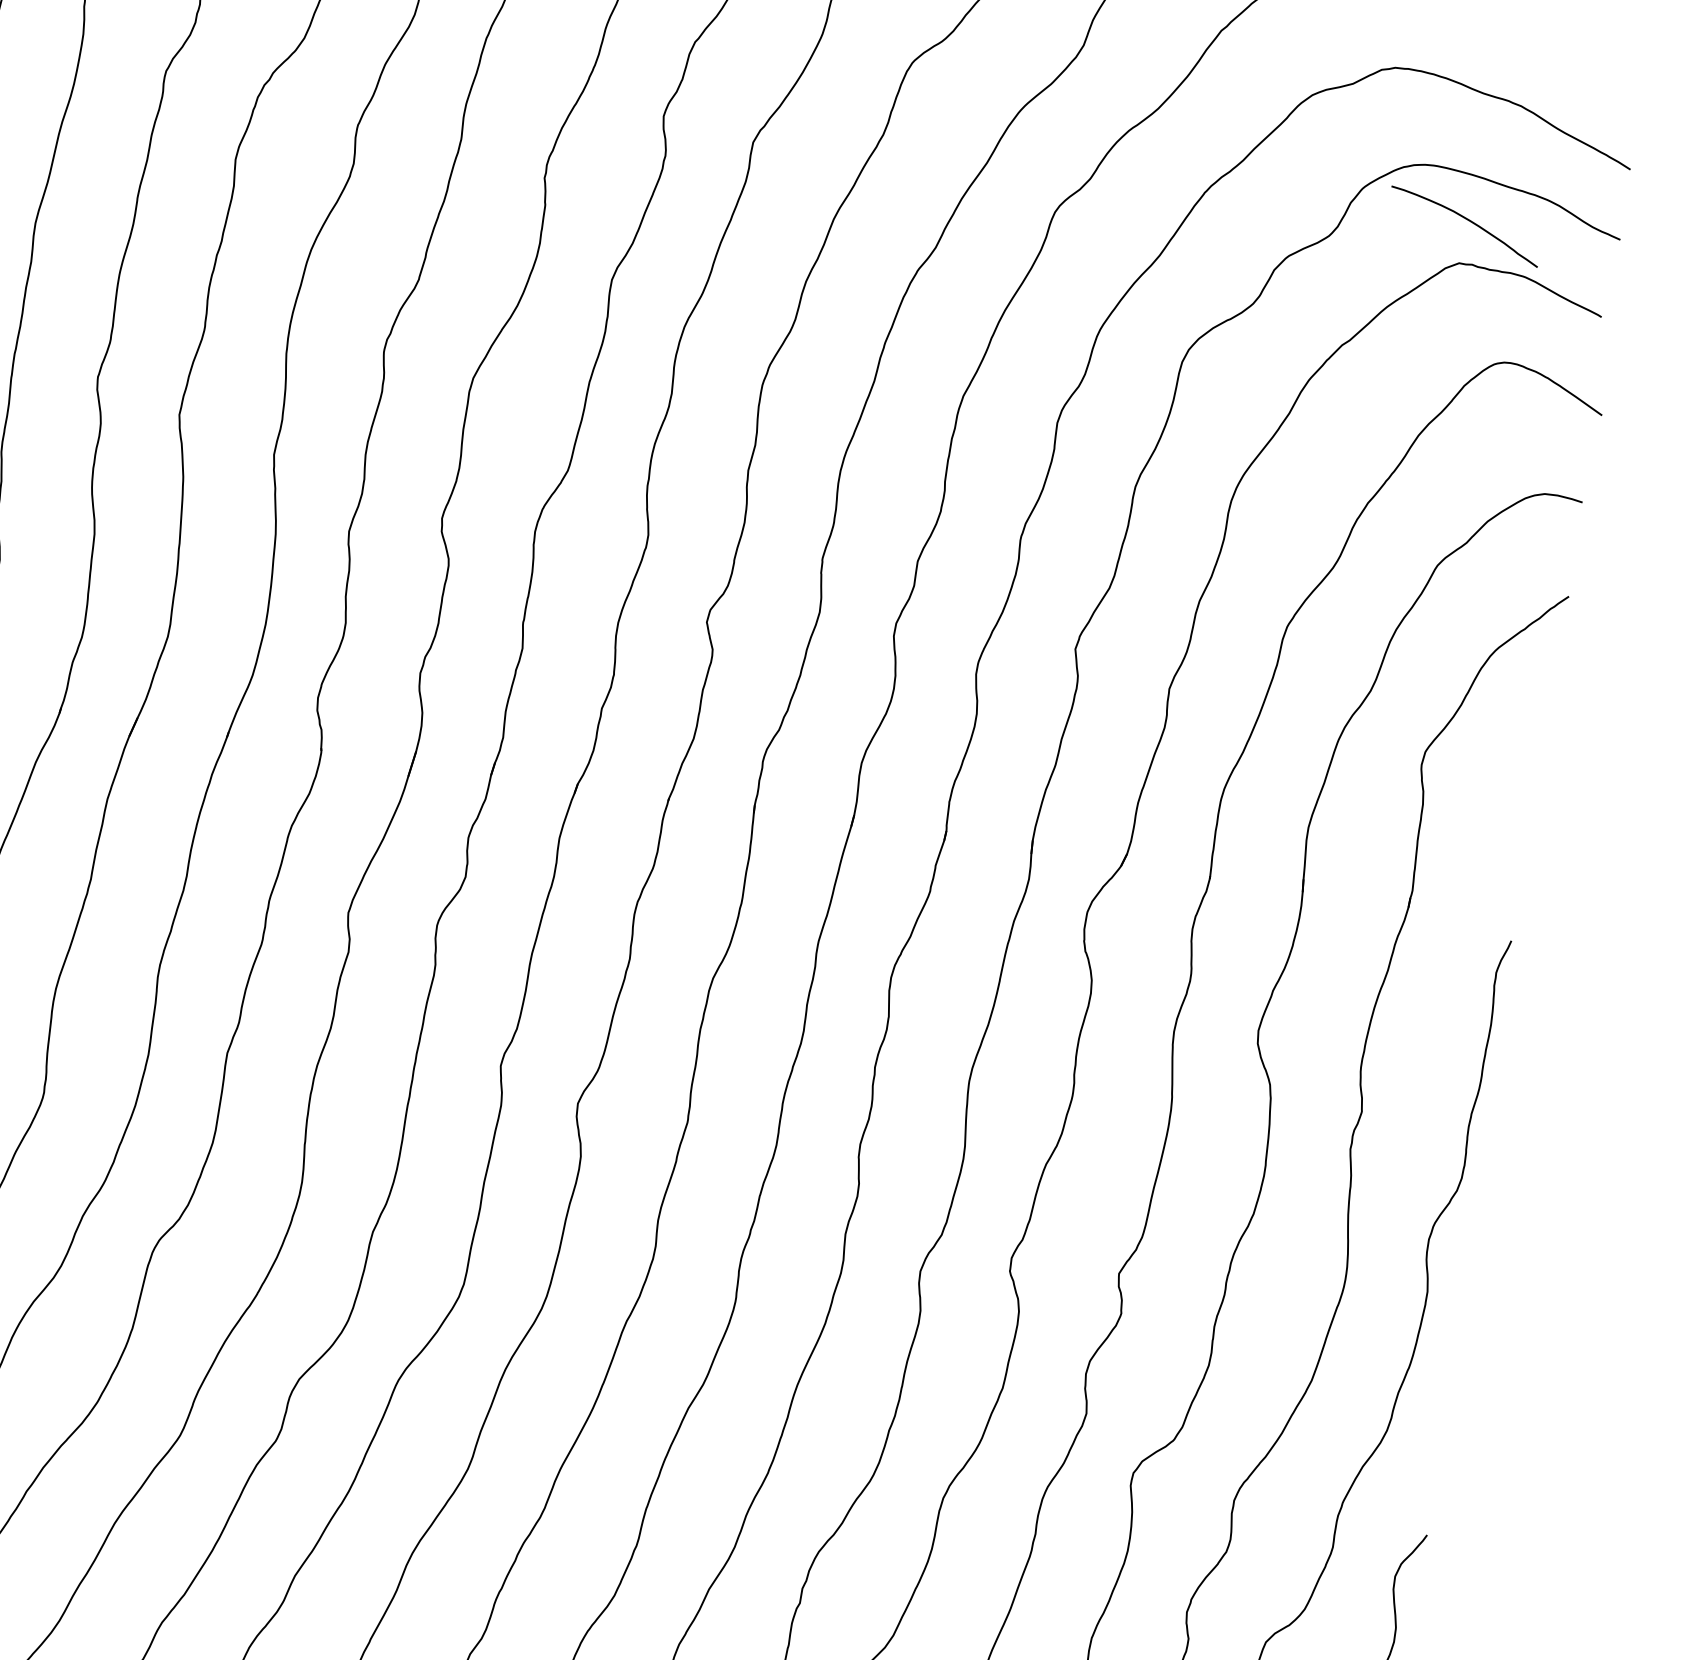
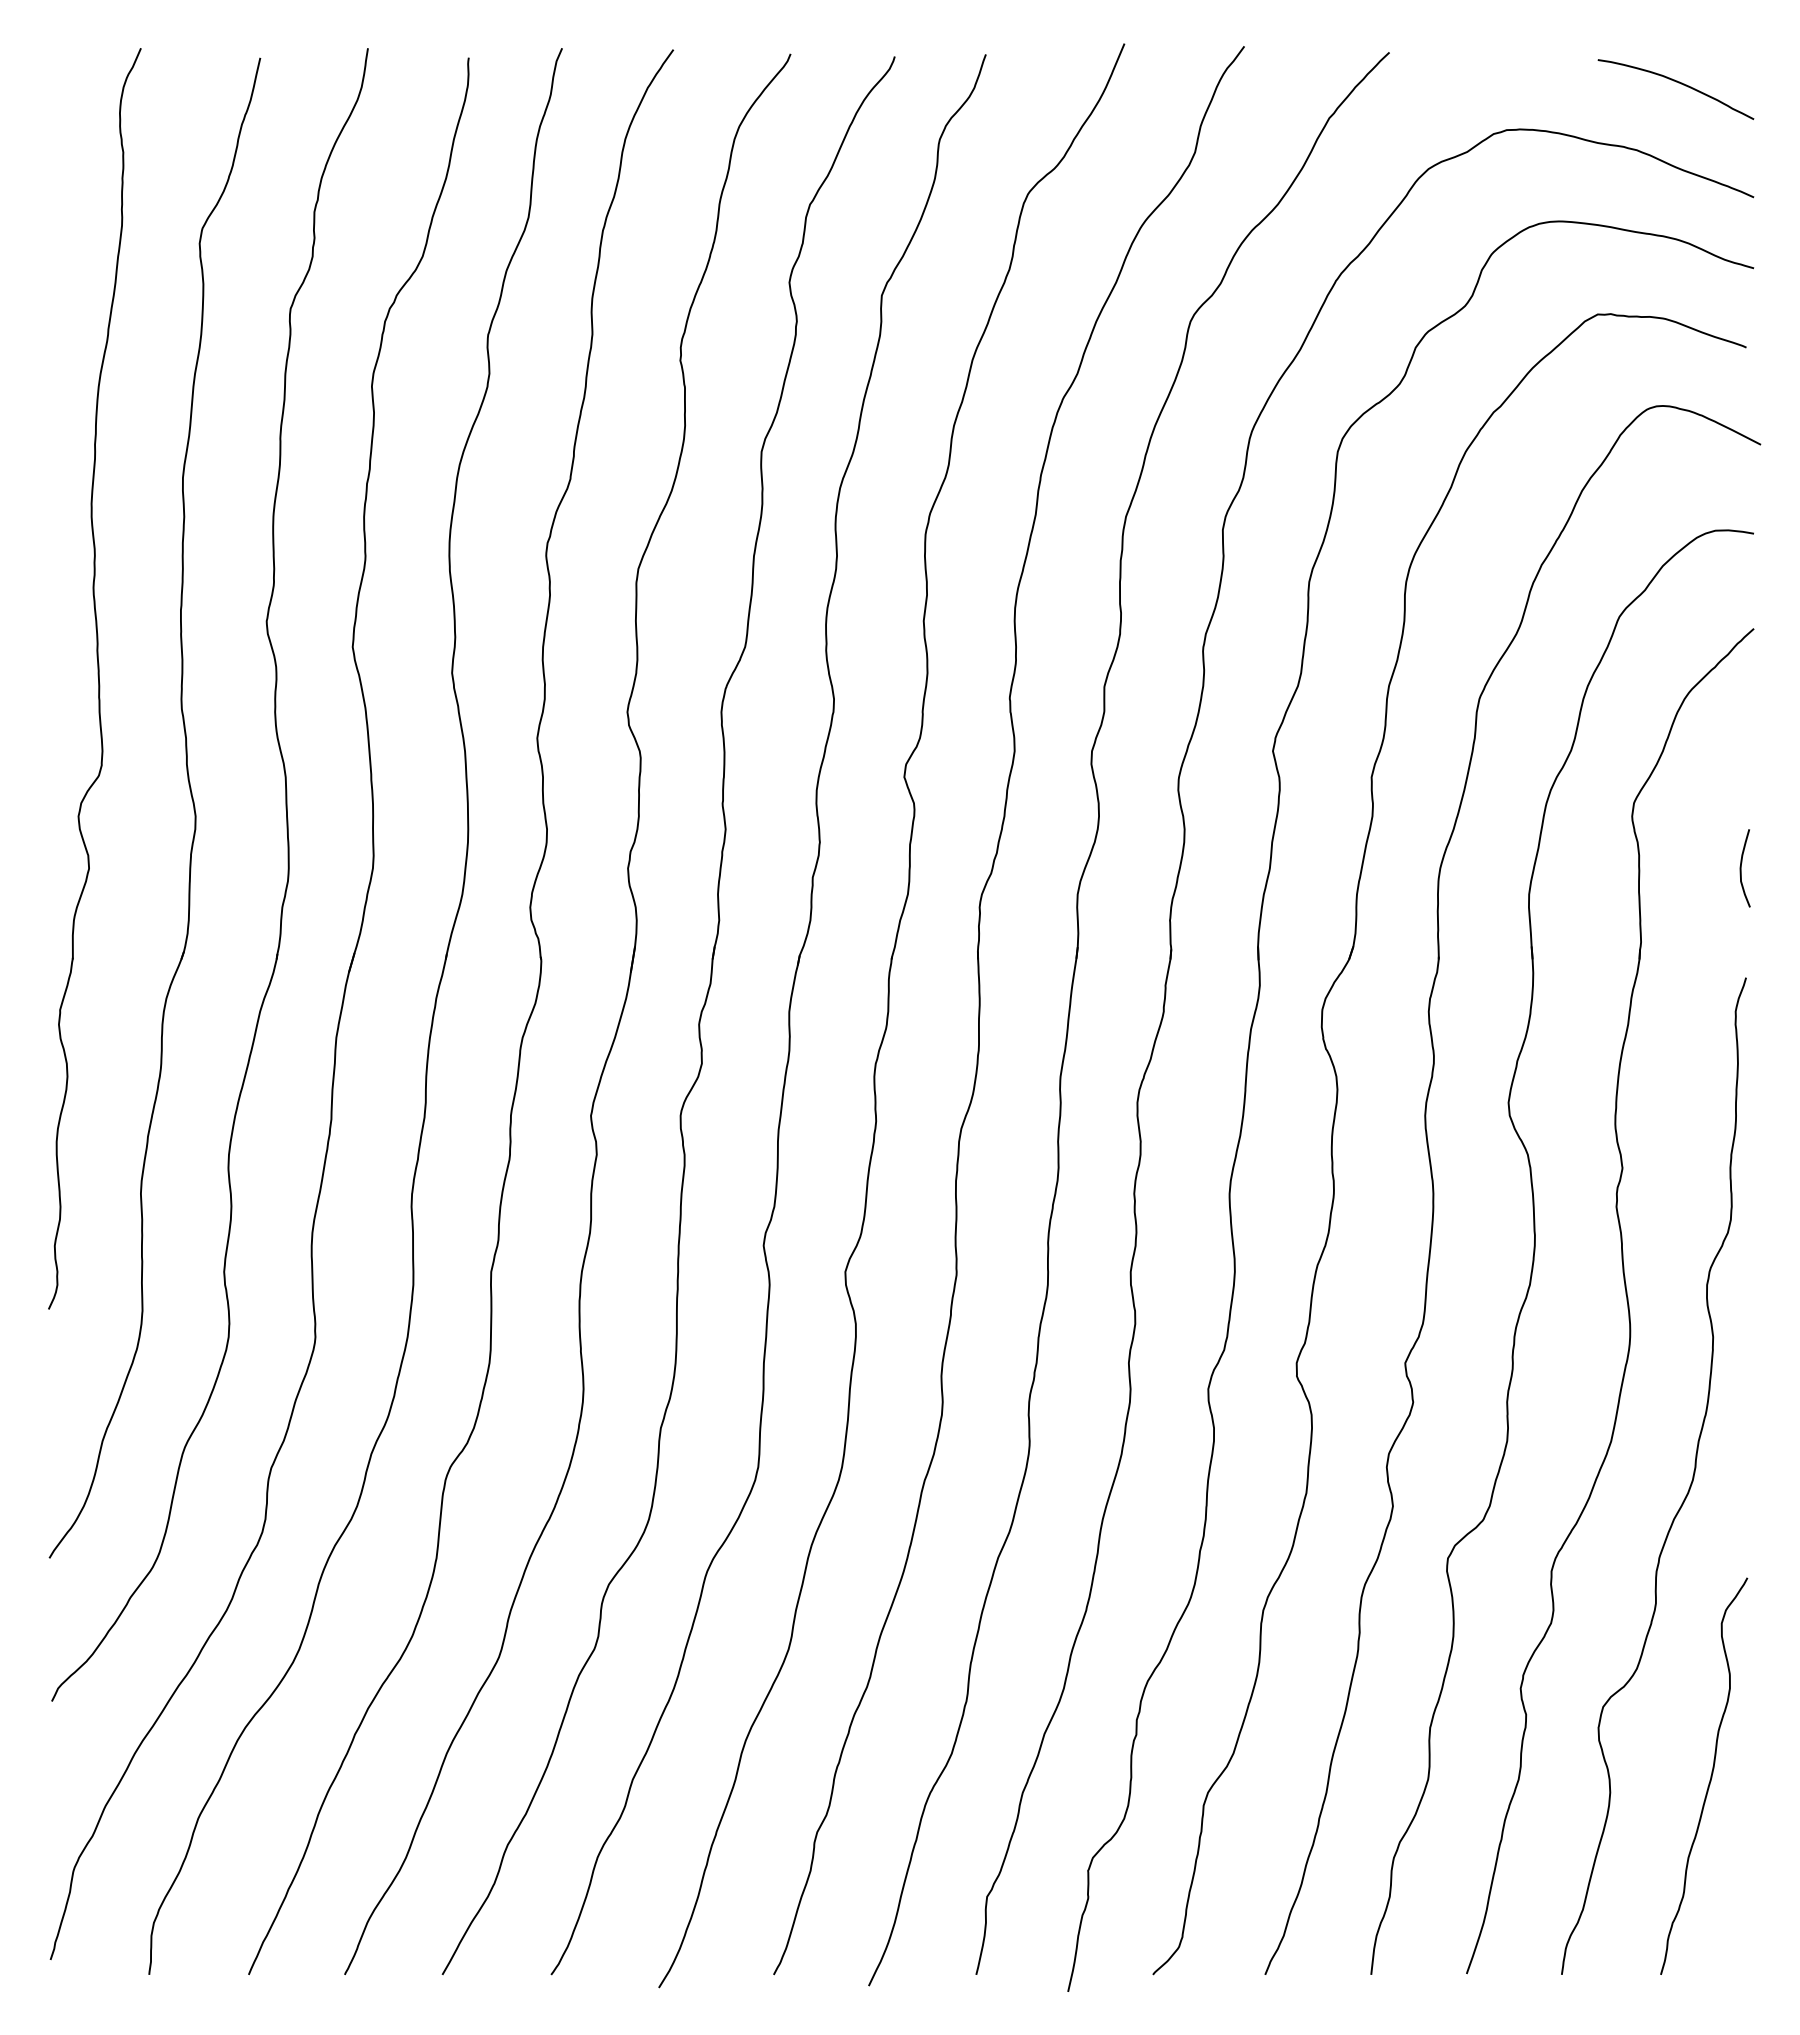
curve: (1468, 221) -> (1678, 83), moved
curve: (1522, 832) -> (1741, 868), added

